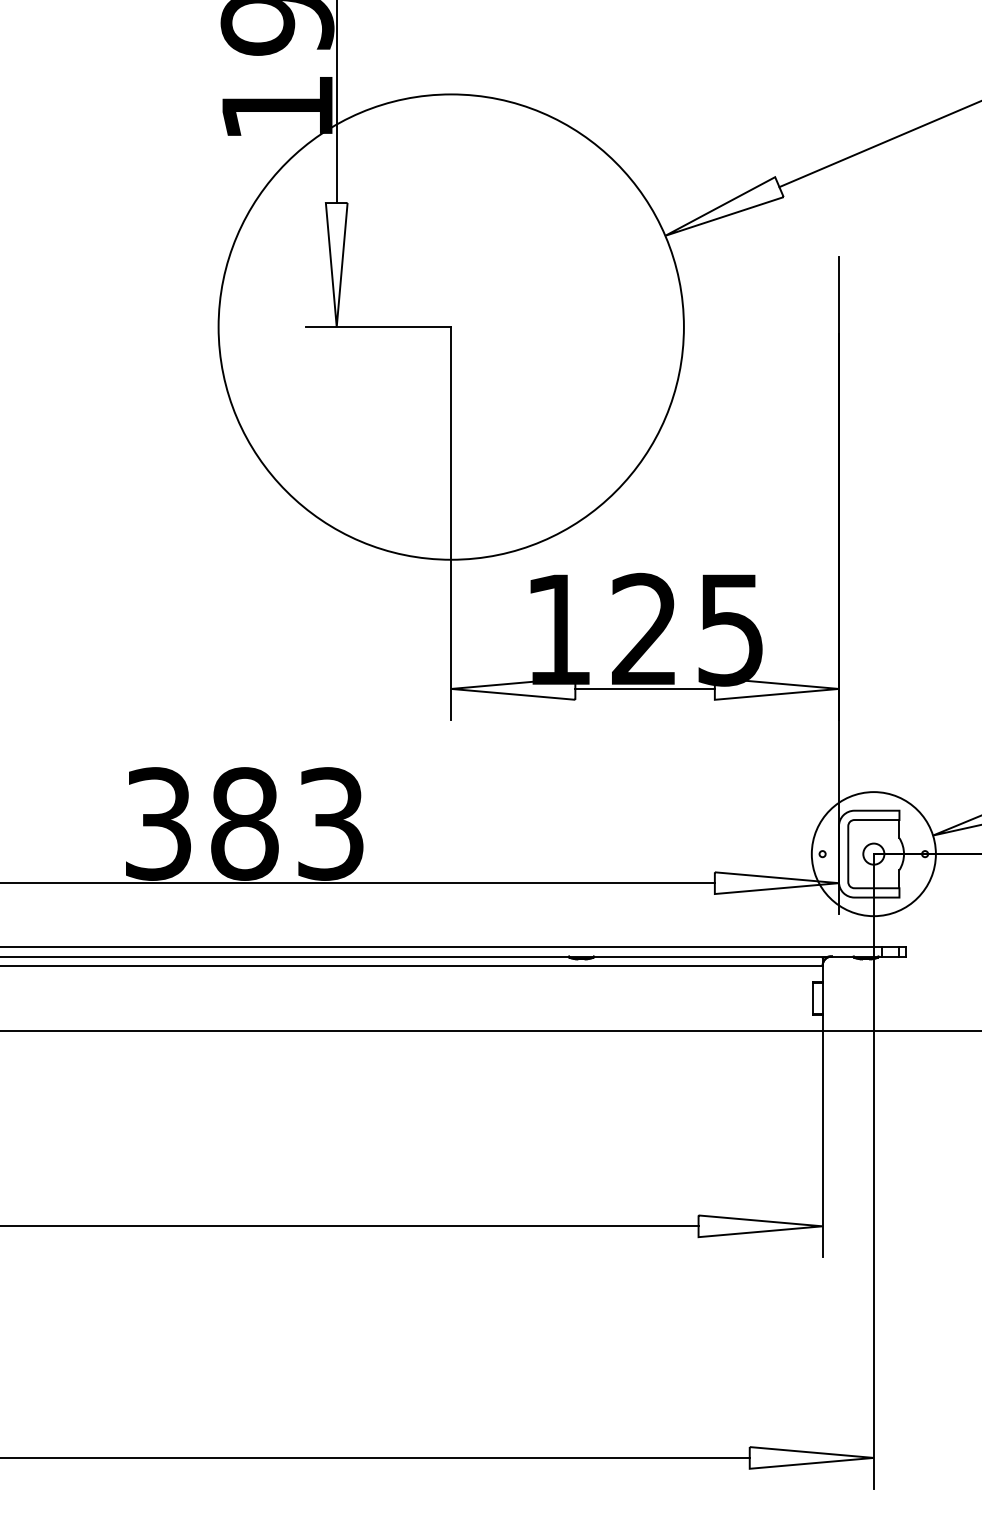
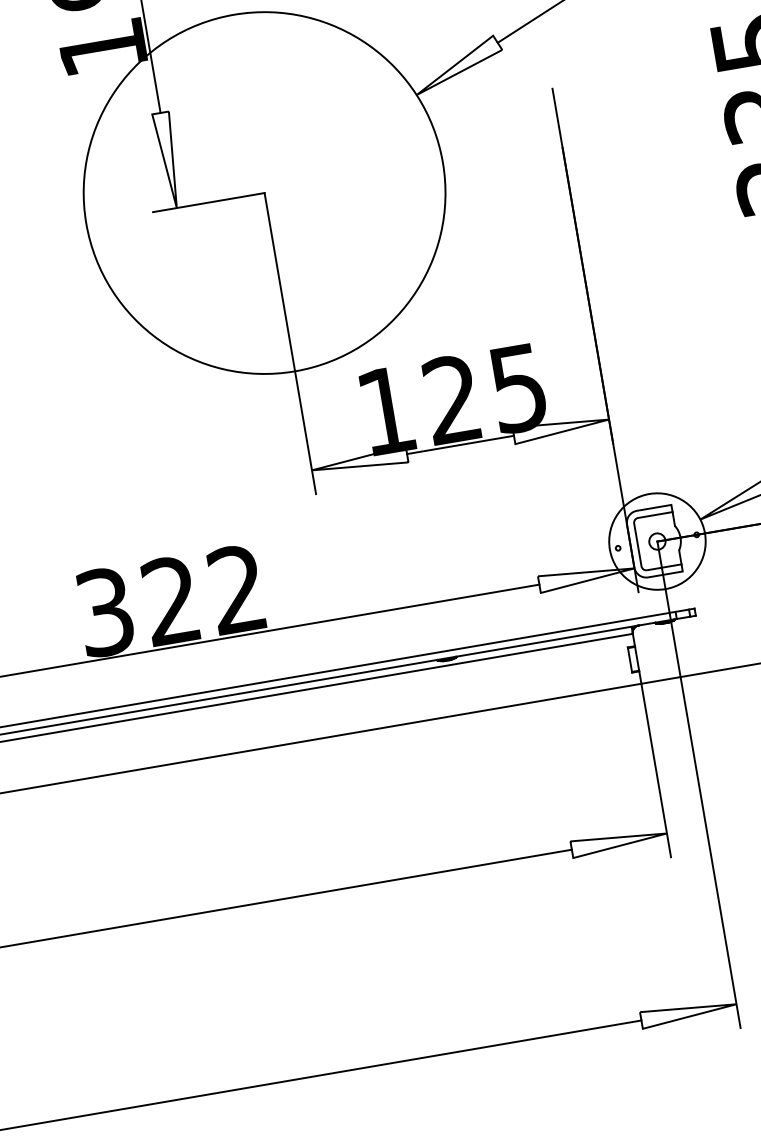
text: (287, 823) -> (204, 594), 383 -> 322

